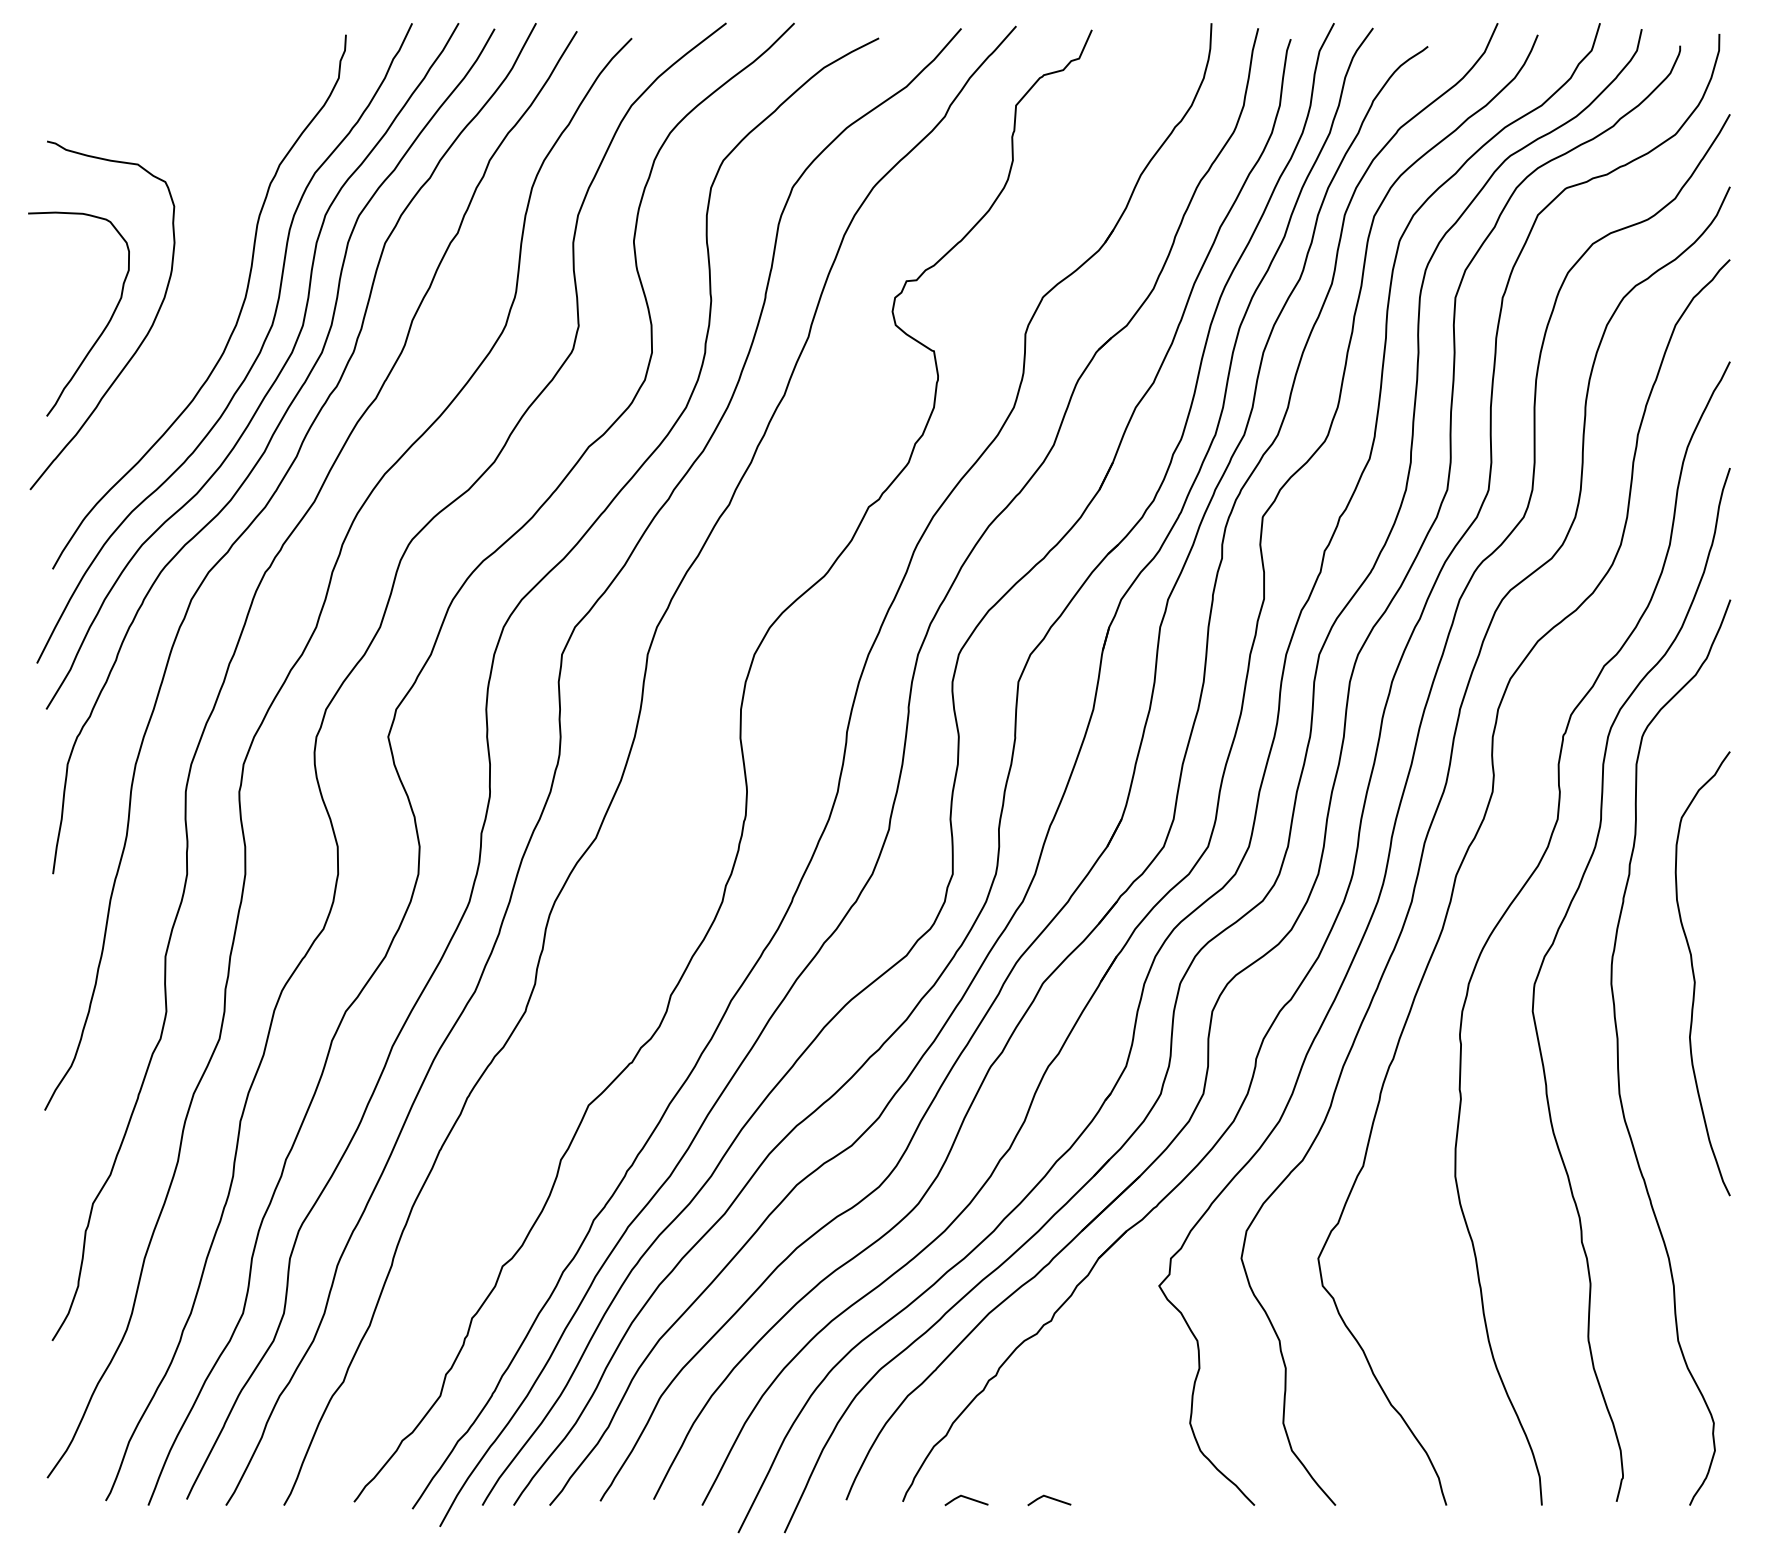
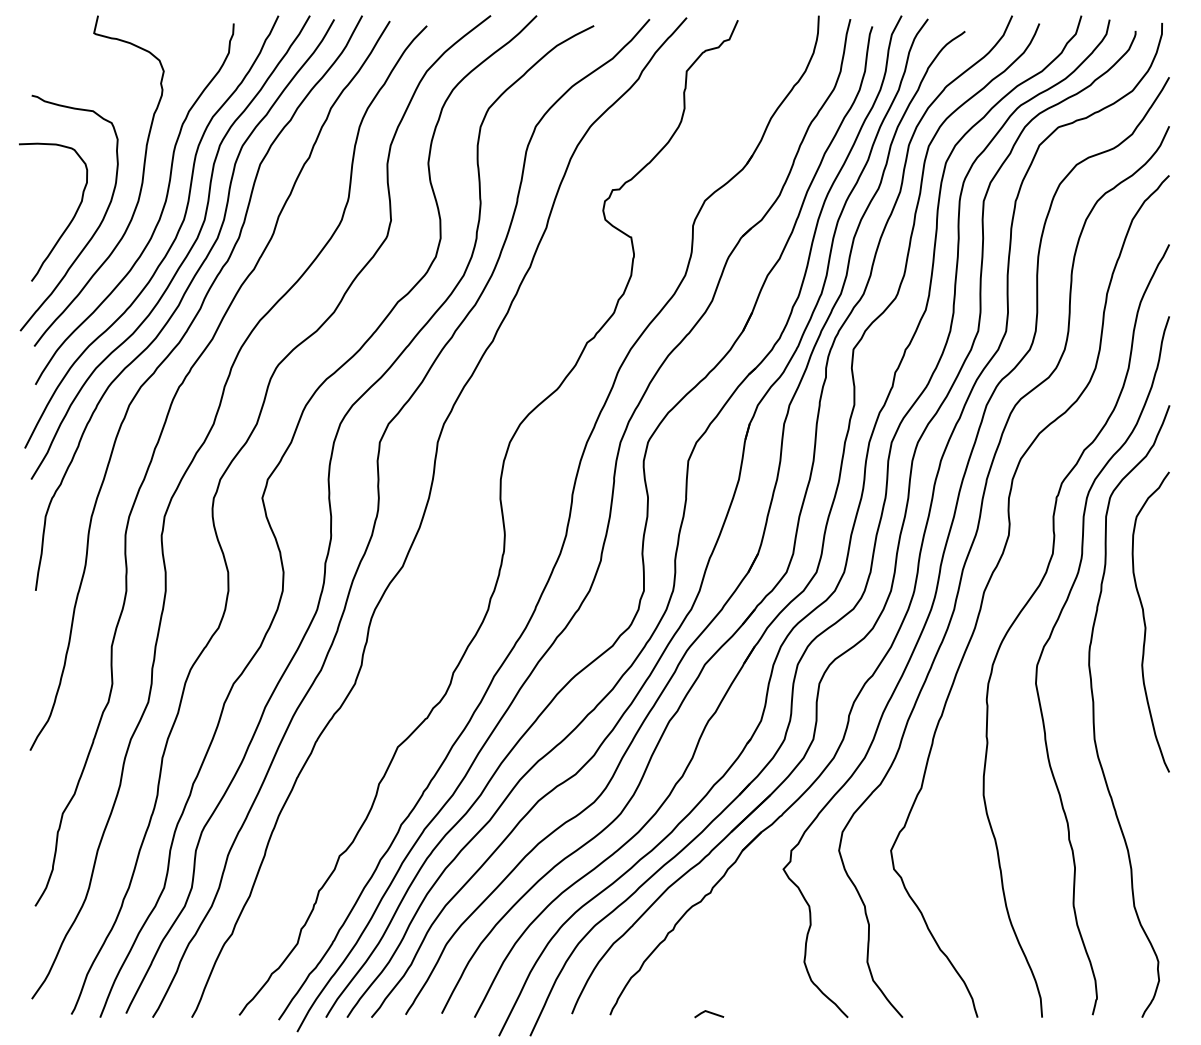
curve: (206, 281) -> (139, 190), added
curve: (1694, 972) -> (1145, 621), moved
line: (966, 1499) -> (653, 1013), removed

